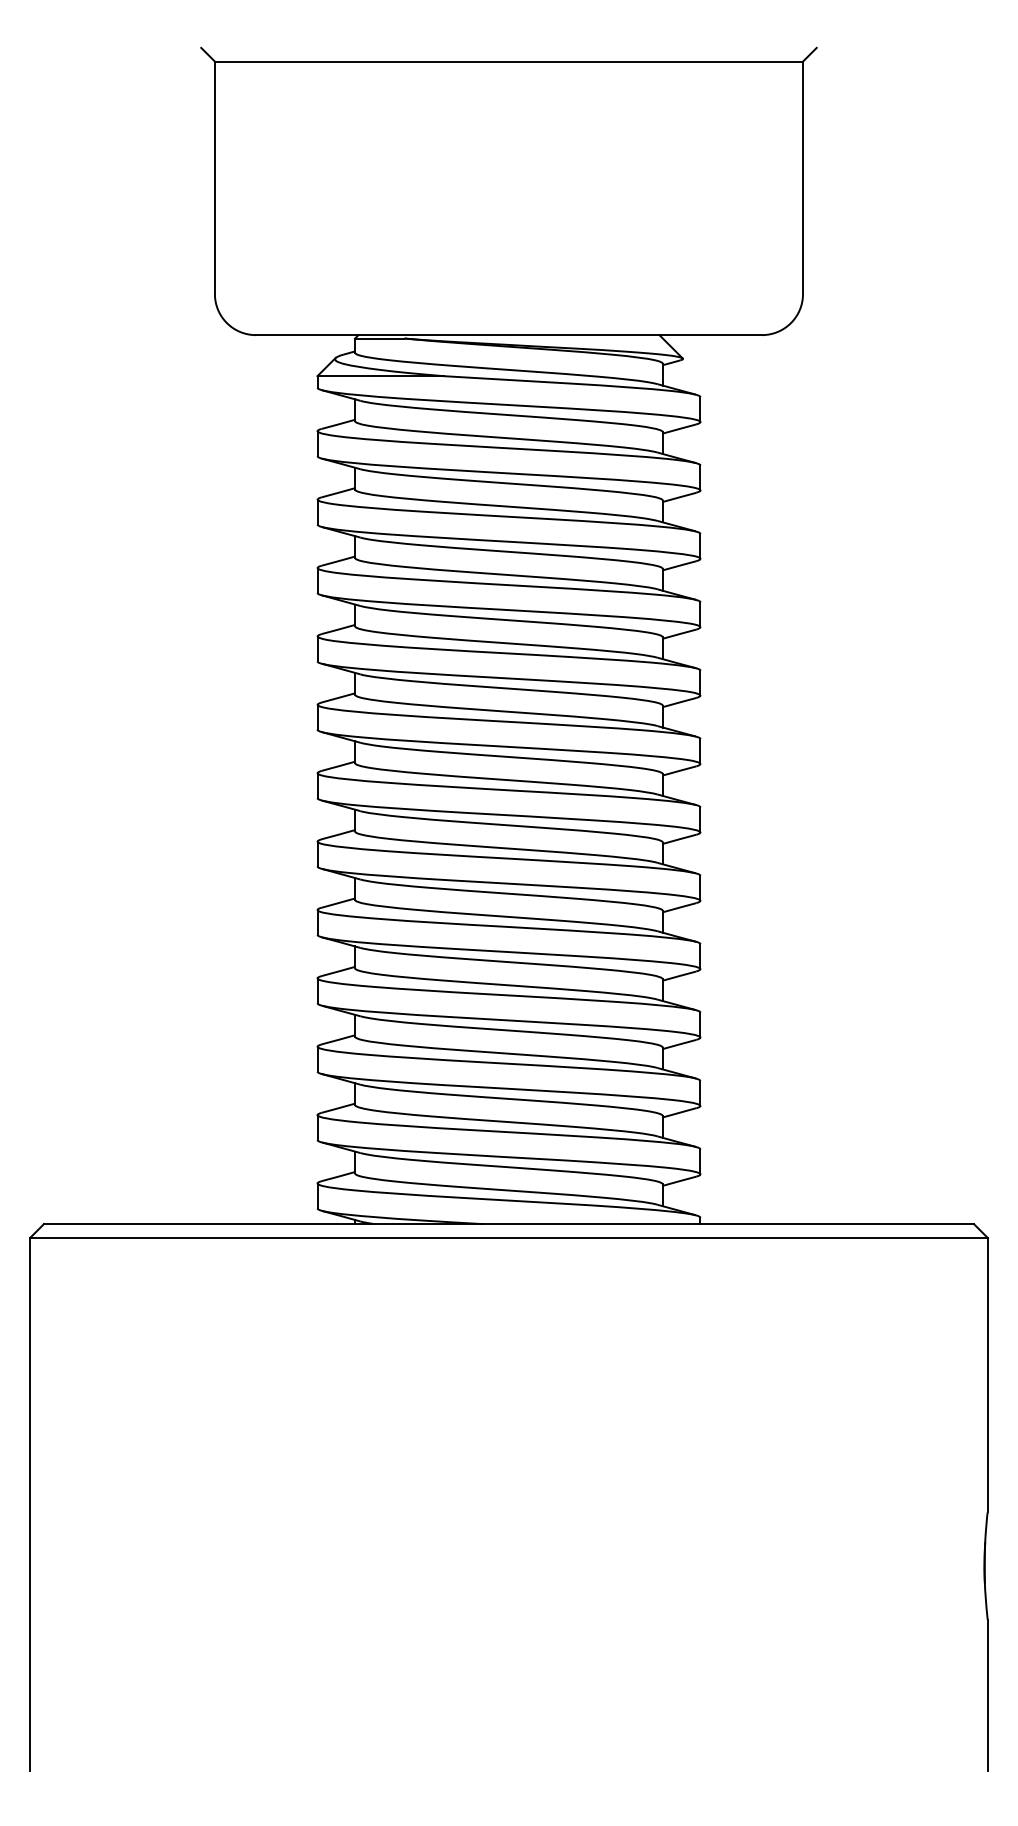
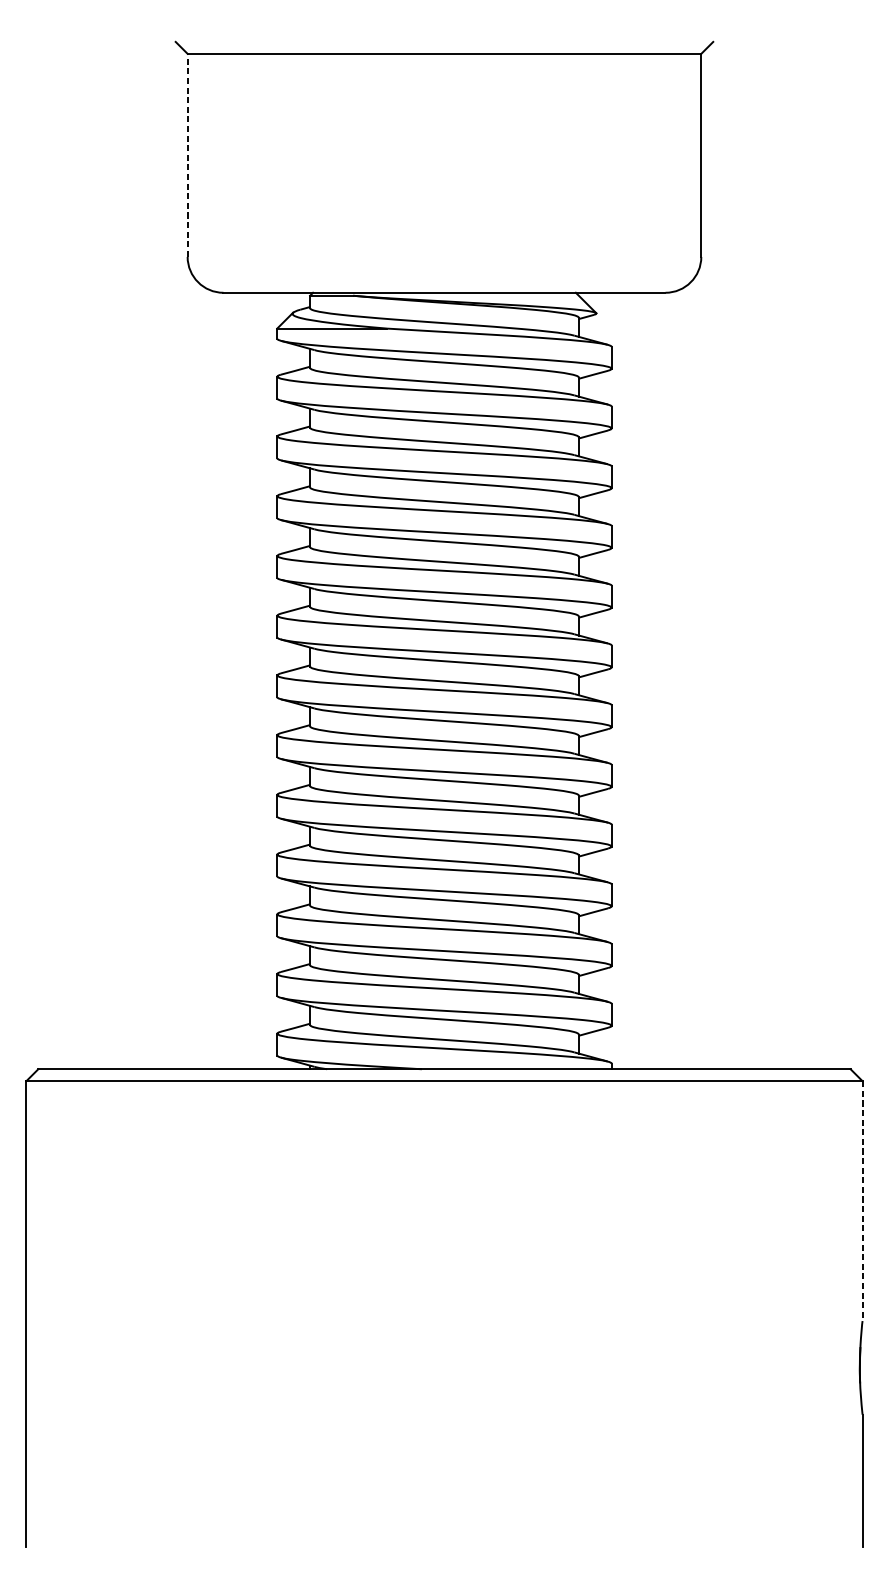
line: (214, 177) -> (187, 155), solid -> dashed
line: (987, 1375) -> (862, 1201), solid -> dashed

